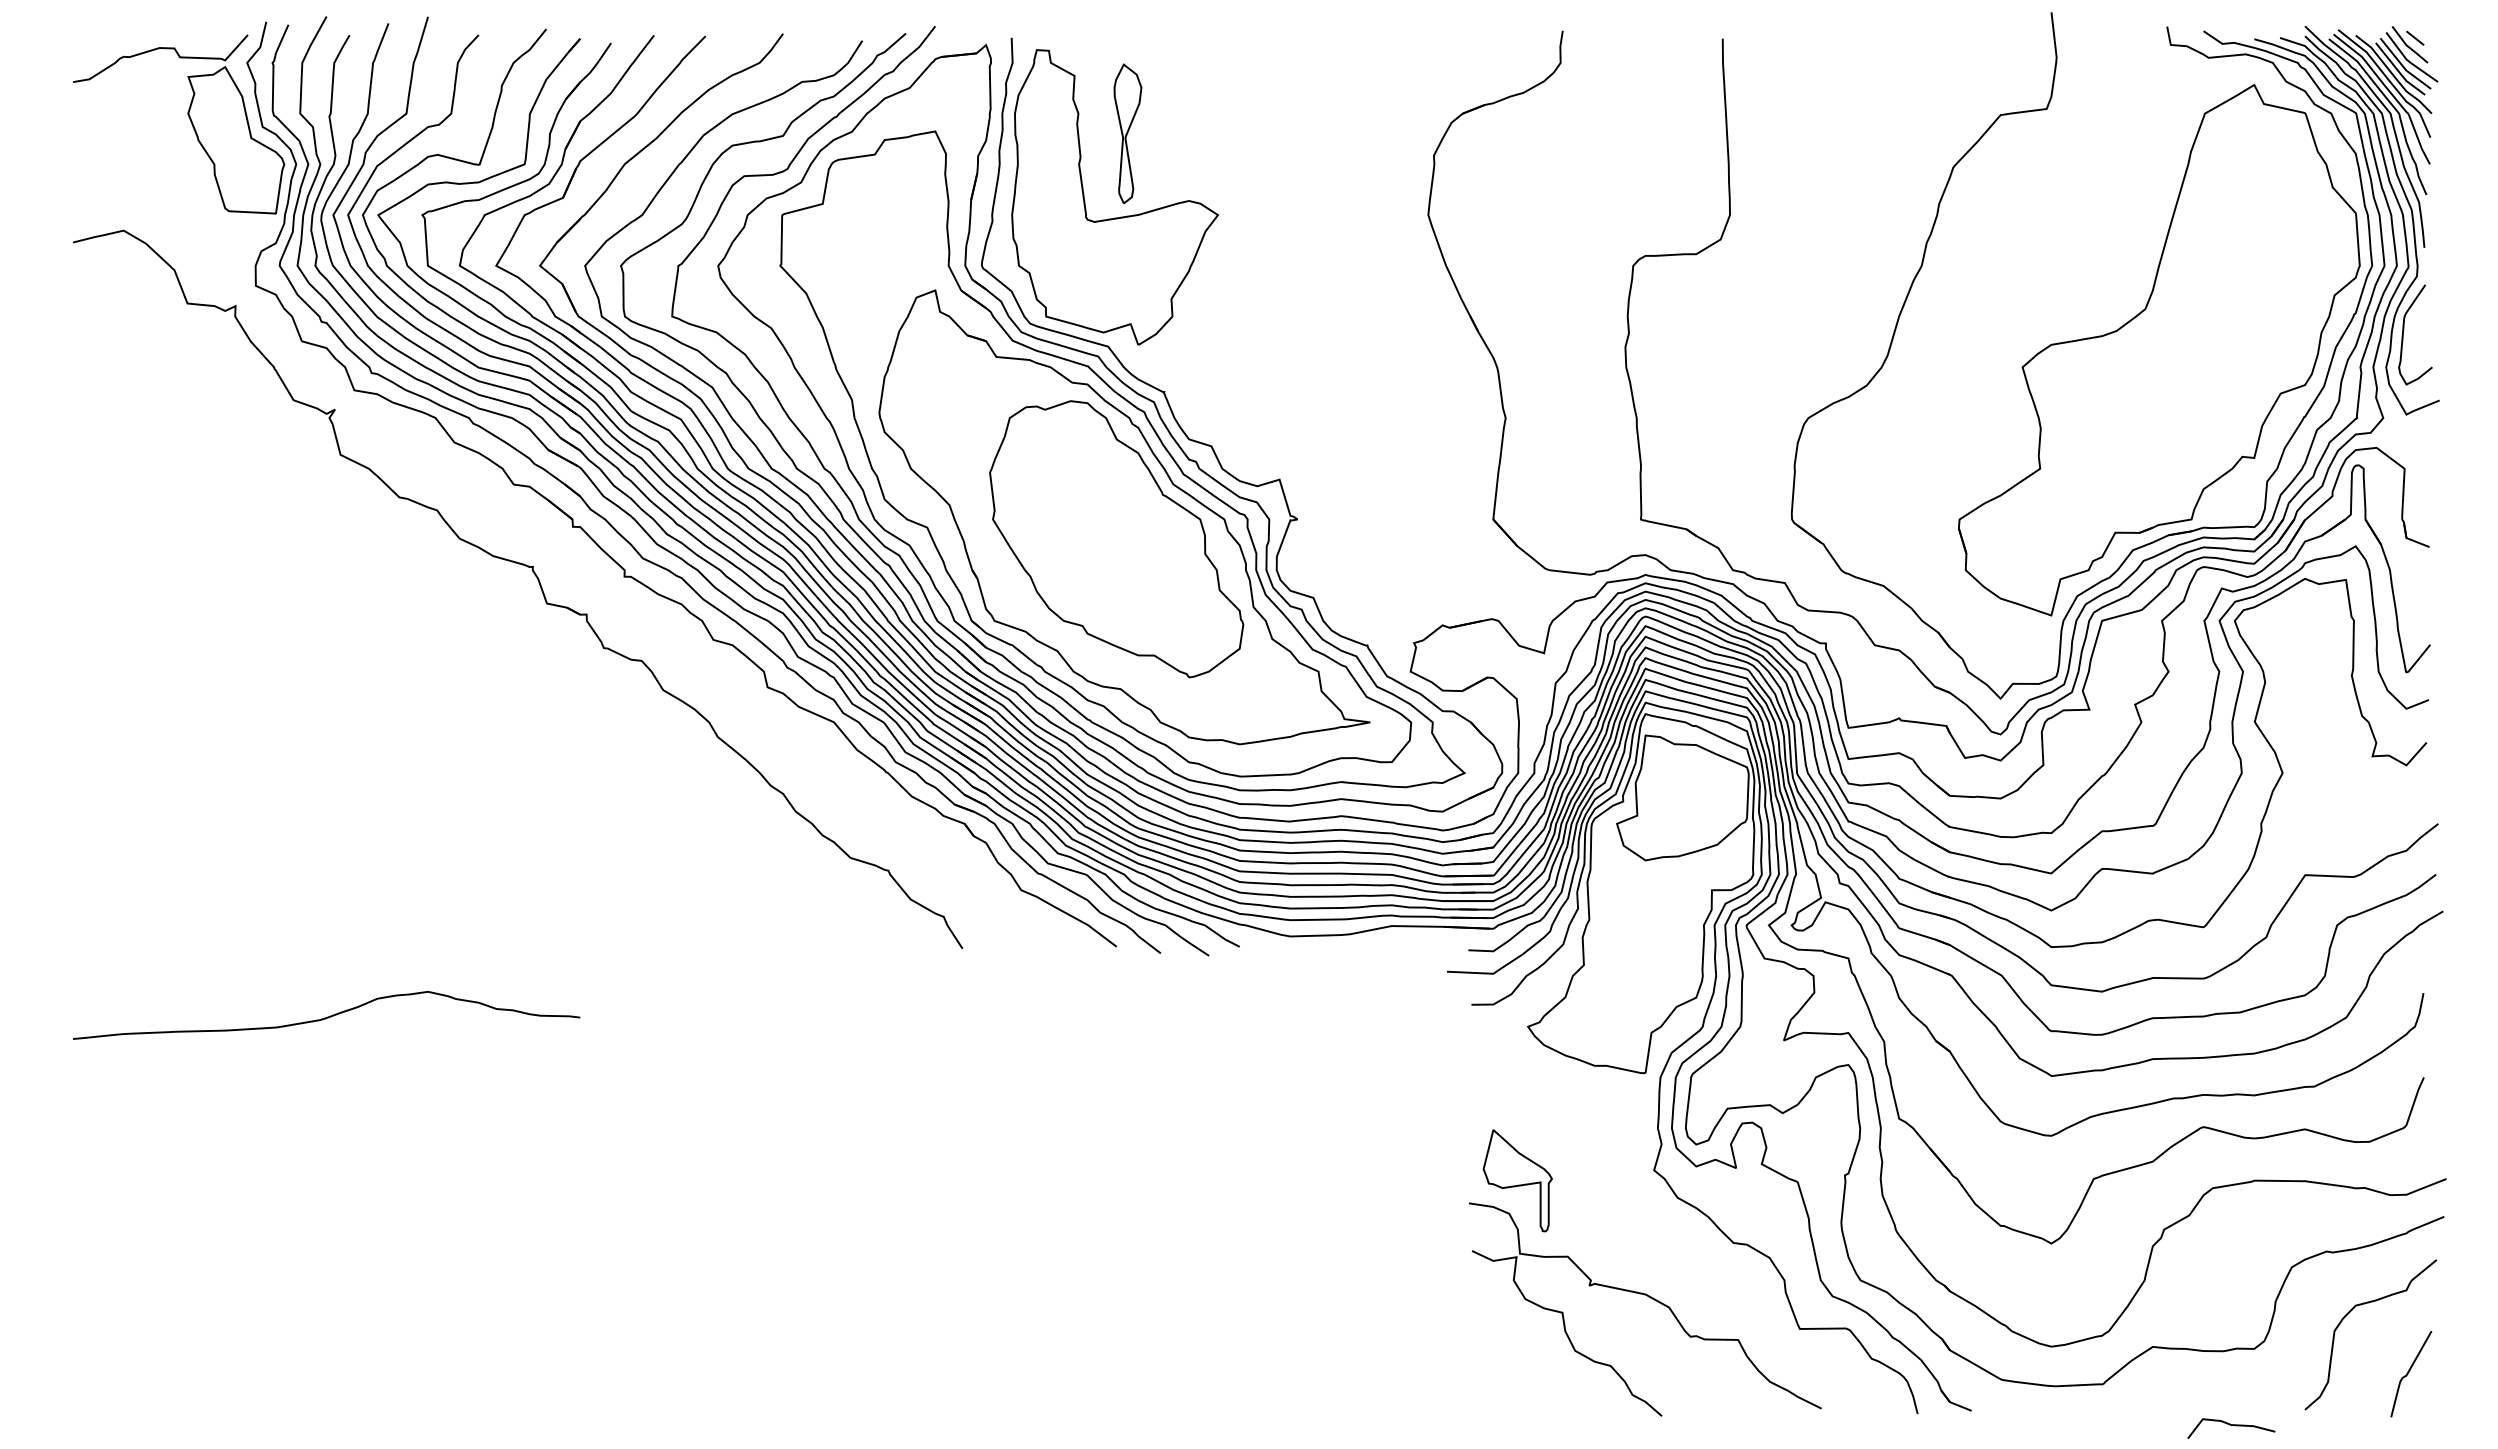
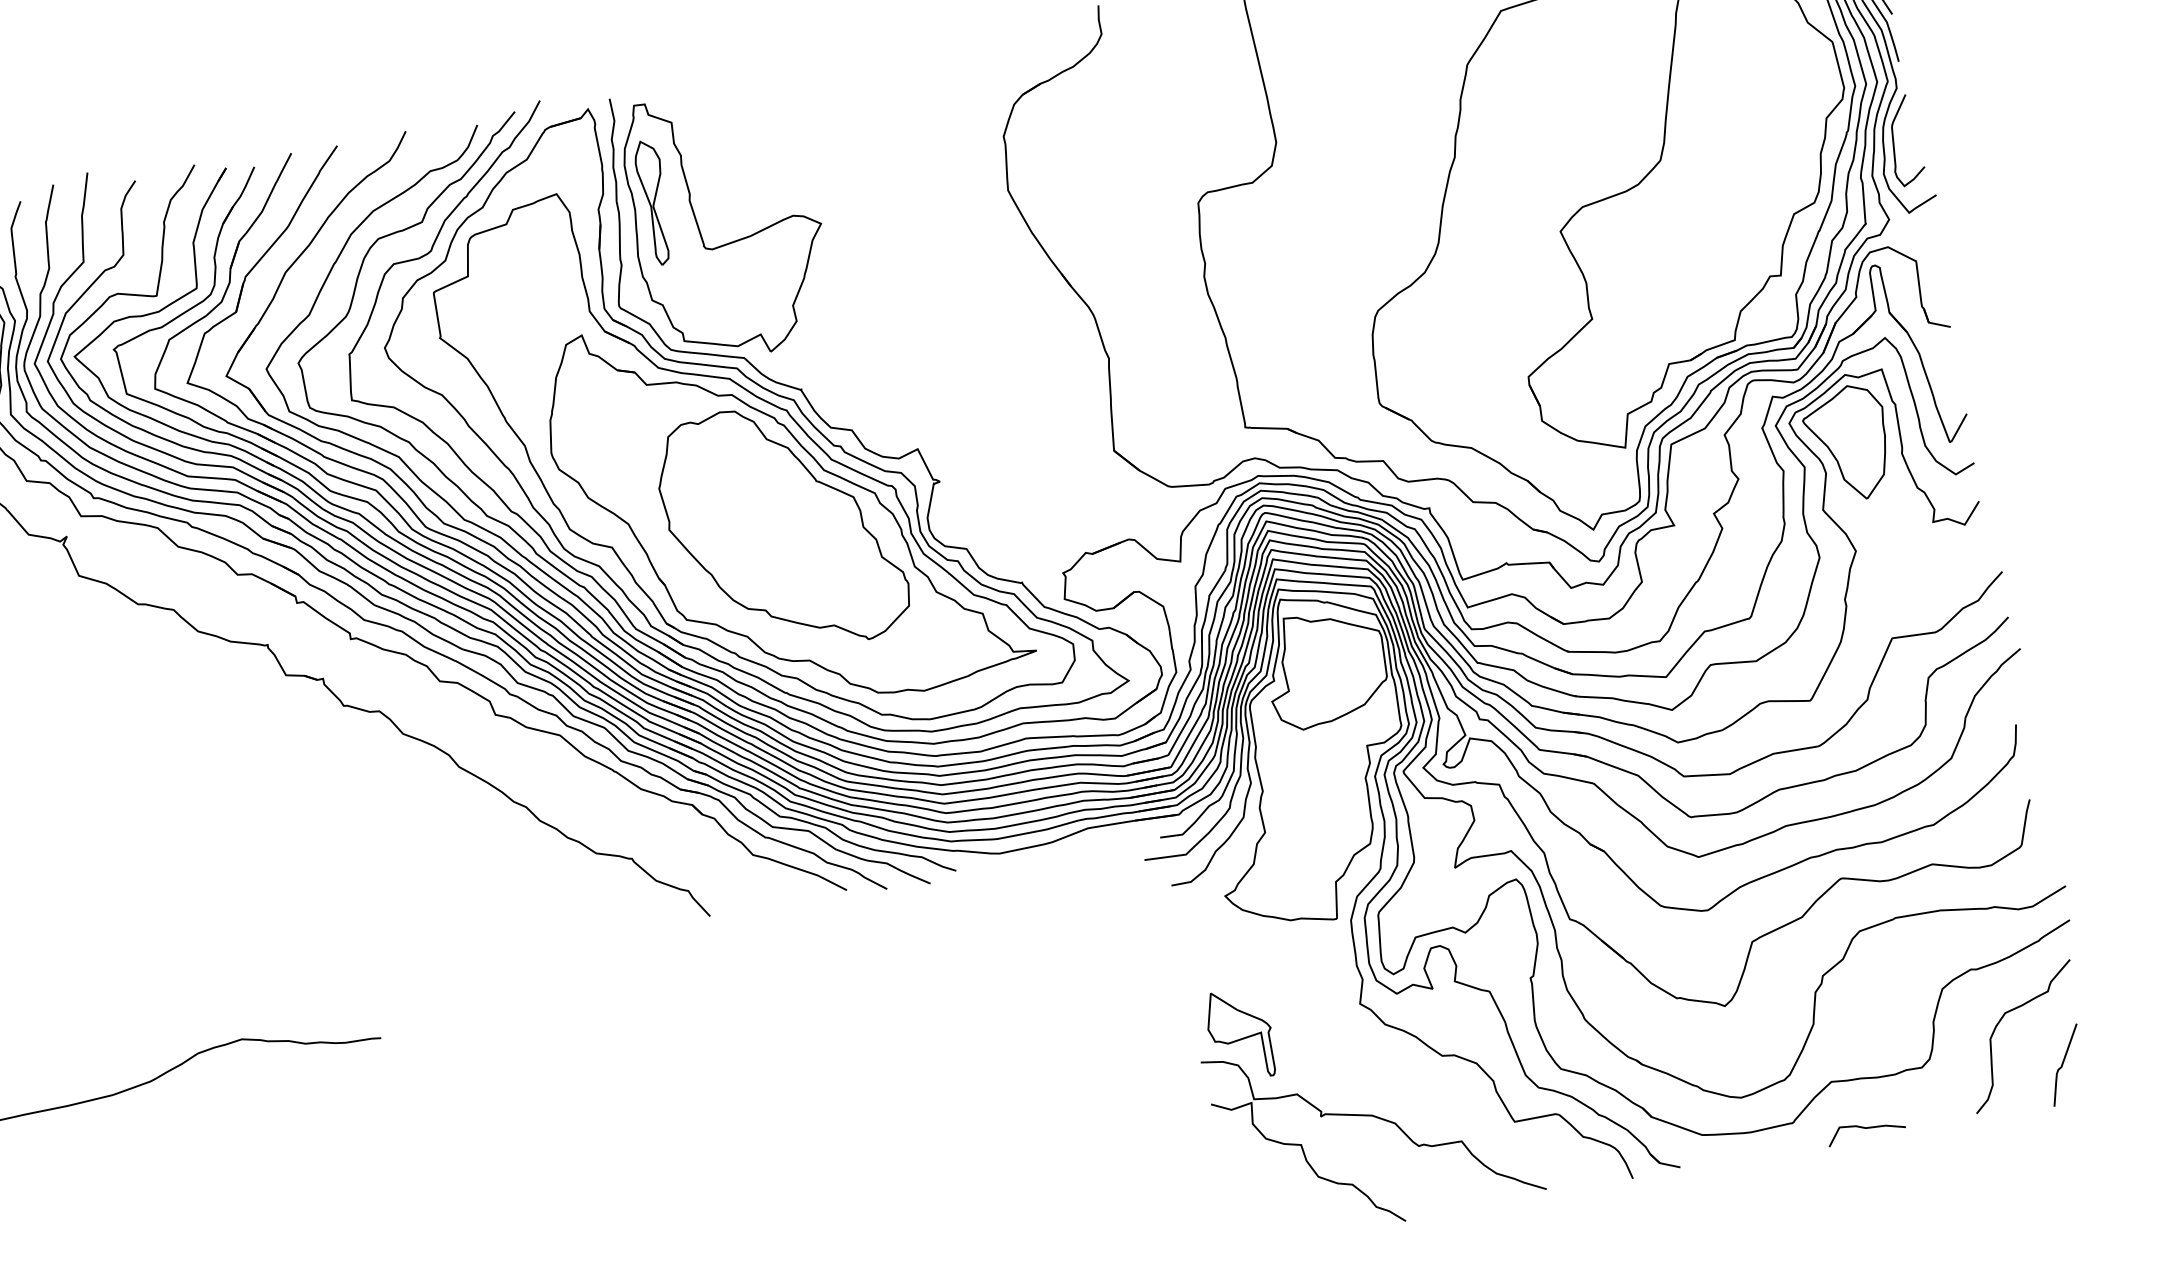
part: (1127, 133) -> (654, 202), moved
part: (2294, 654) -> (1847, 443), added
curve: (2231, 1425) -> (1866, 1128), moved

